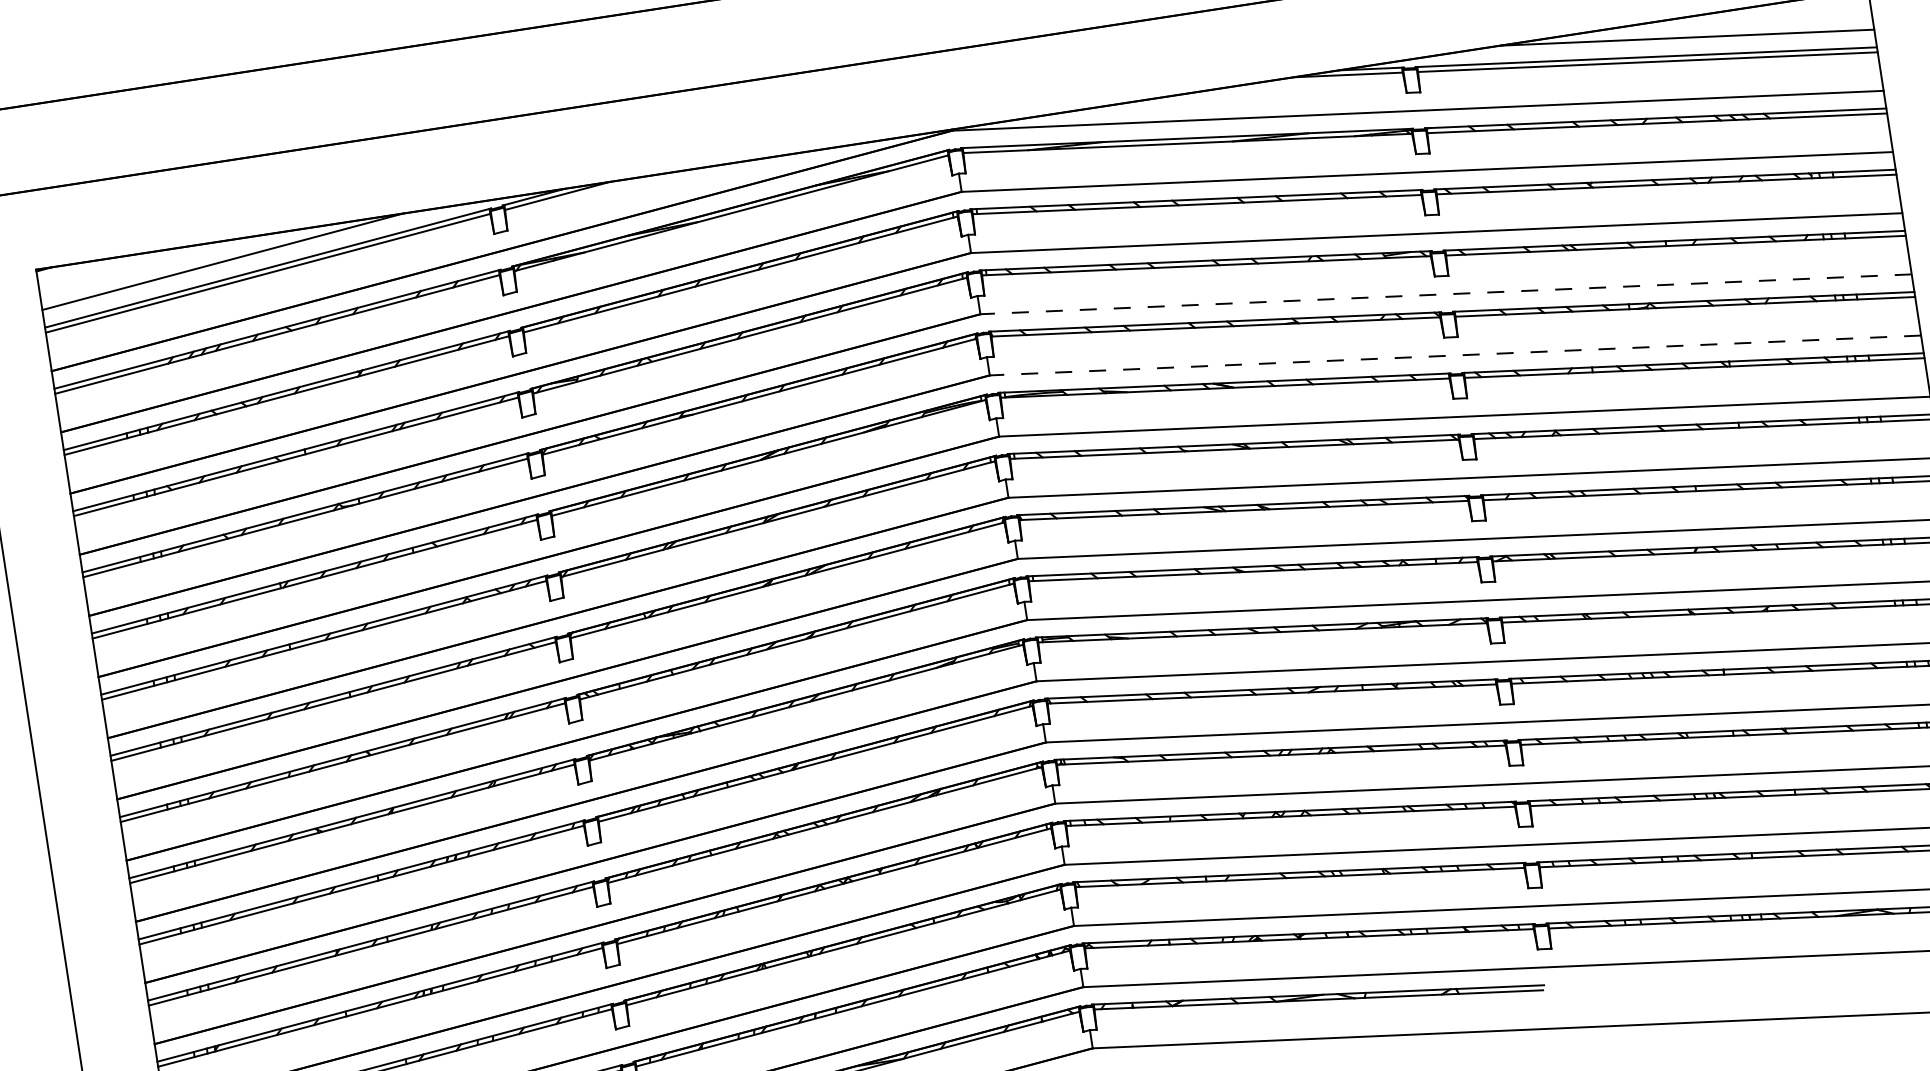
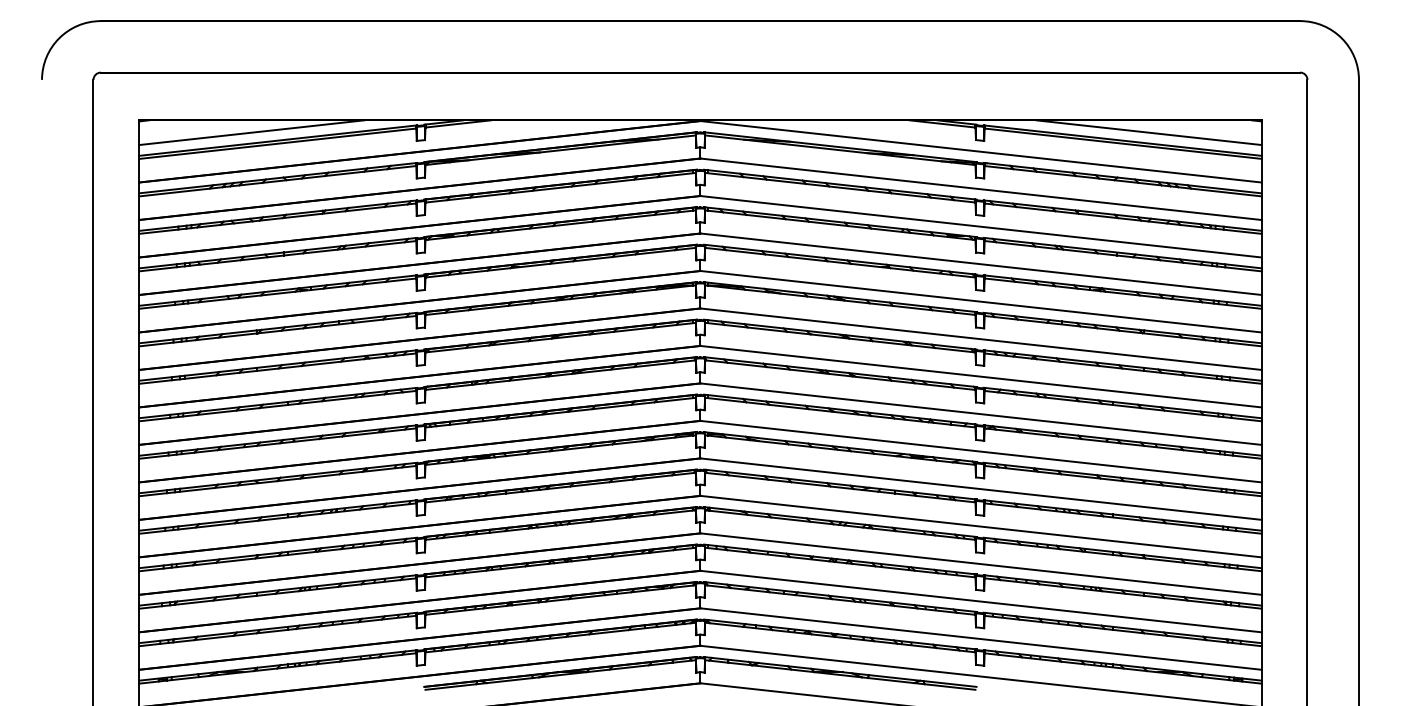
line: (1445, 294) -> (980, 264), dashed -> solid
line: (1454, 355) -> (980, 301), dashed -> solid

